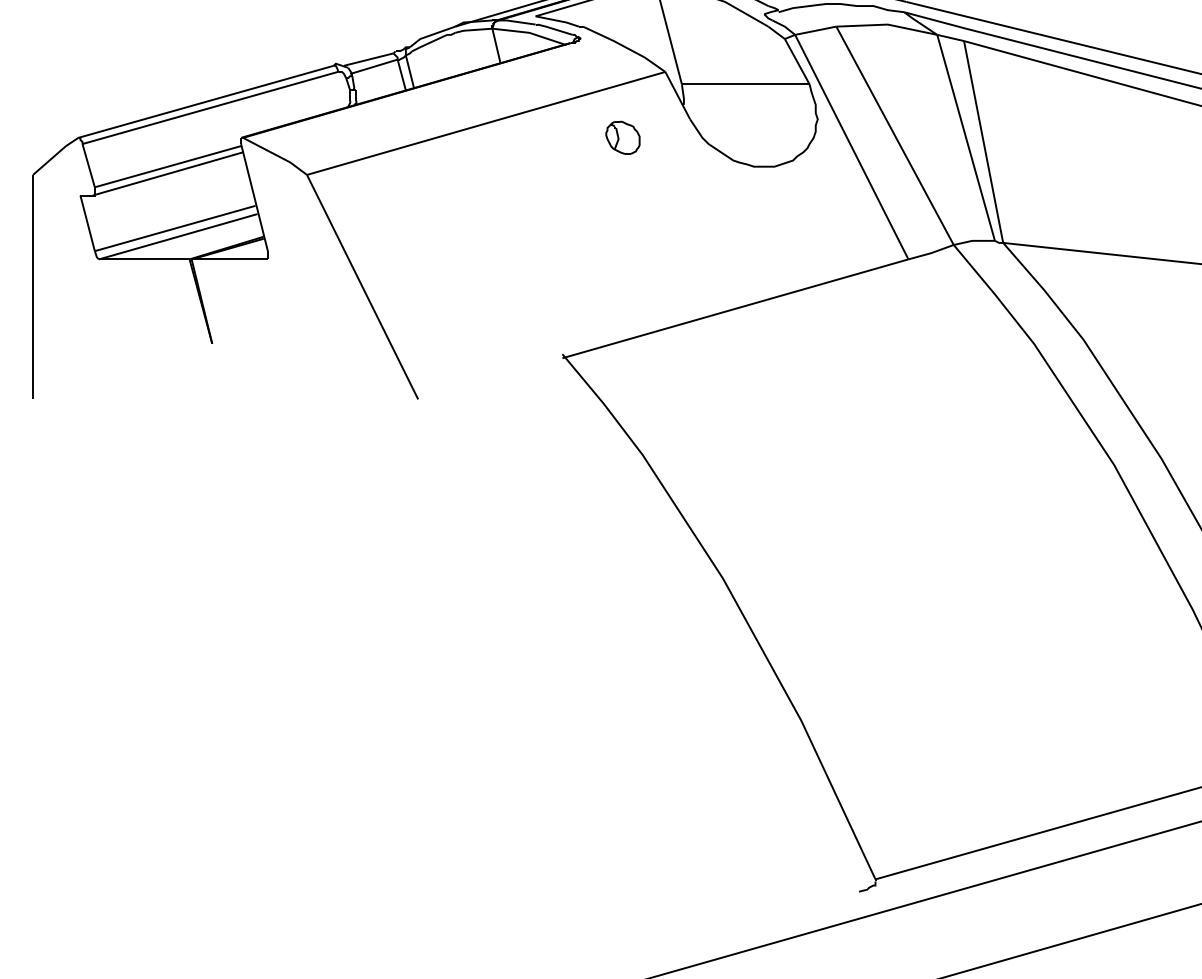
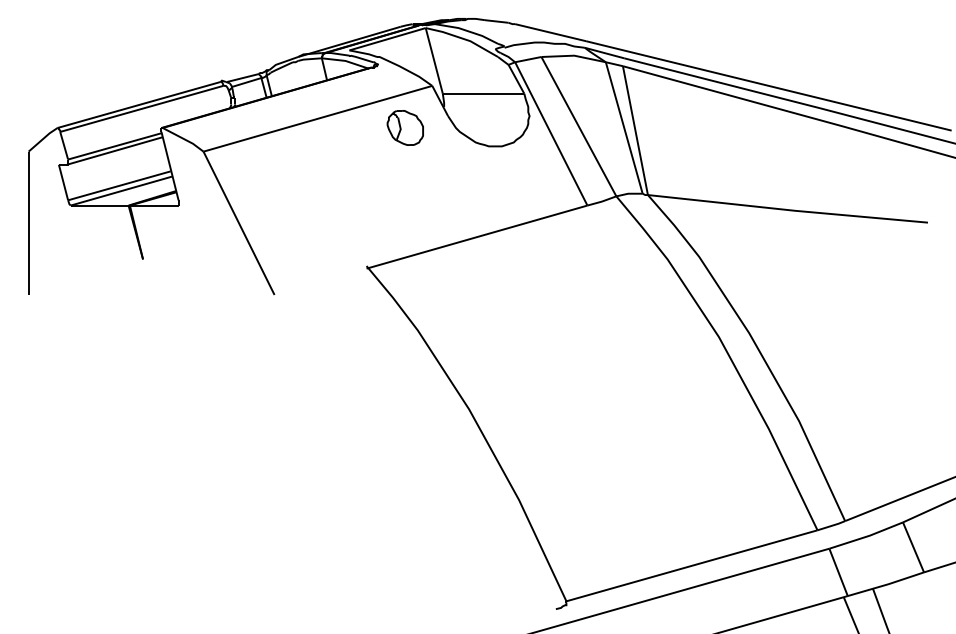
part: (621, 137) -> (404, 127), size x1.67

